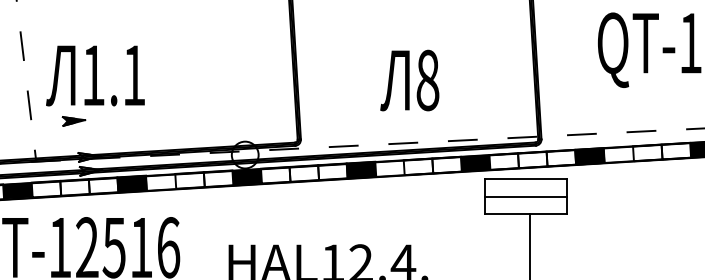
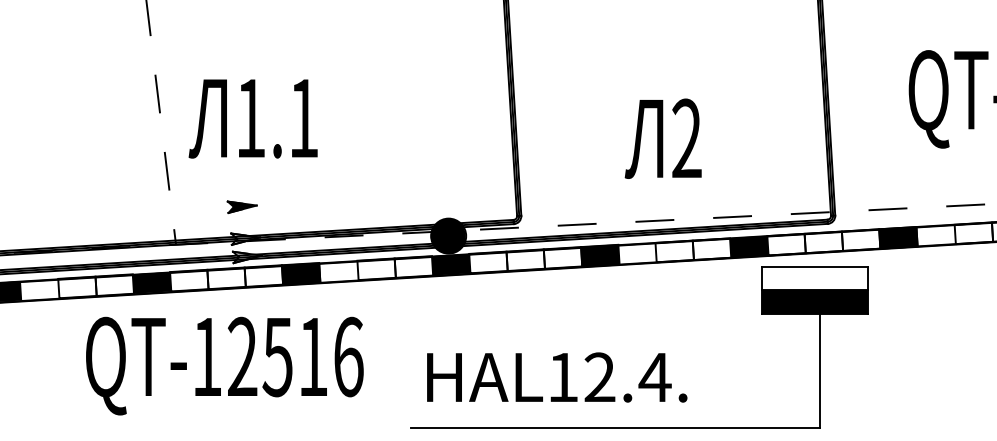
text: (94, 75) -> (252, 118), moved
text: (427, 80) -> (686, 138), 8 -> 2
part: (73, 120) -> (241, 206), moved
fill: (244, 154) -> (447, 235), added
fill: (525, 205) -> (814, 301), added

